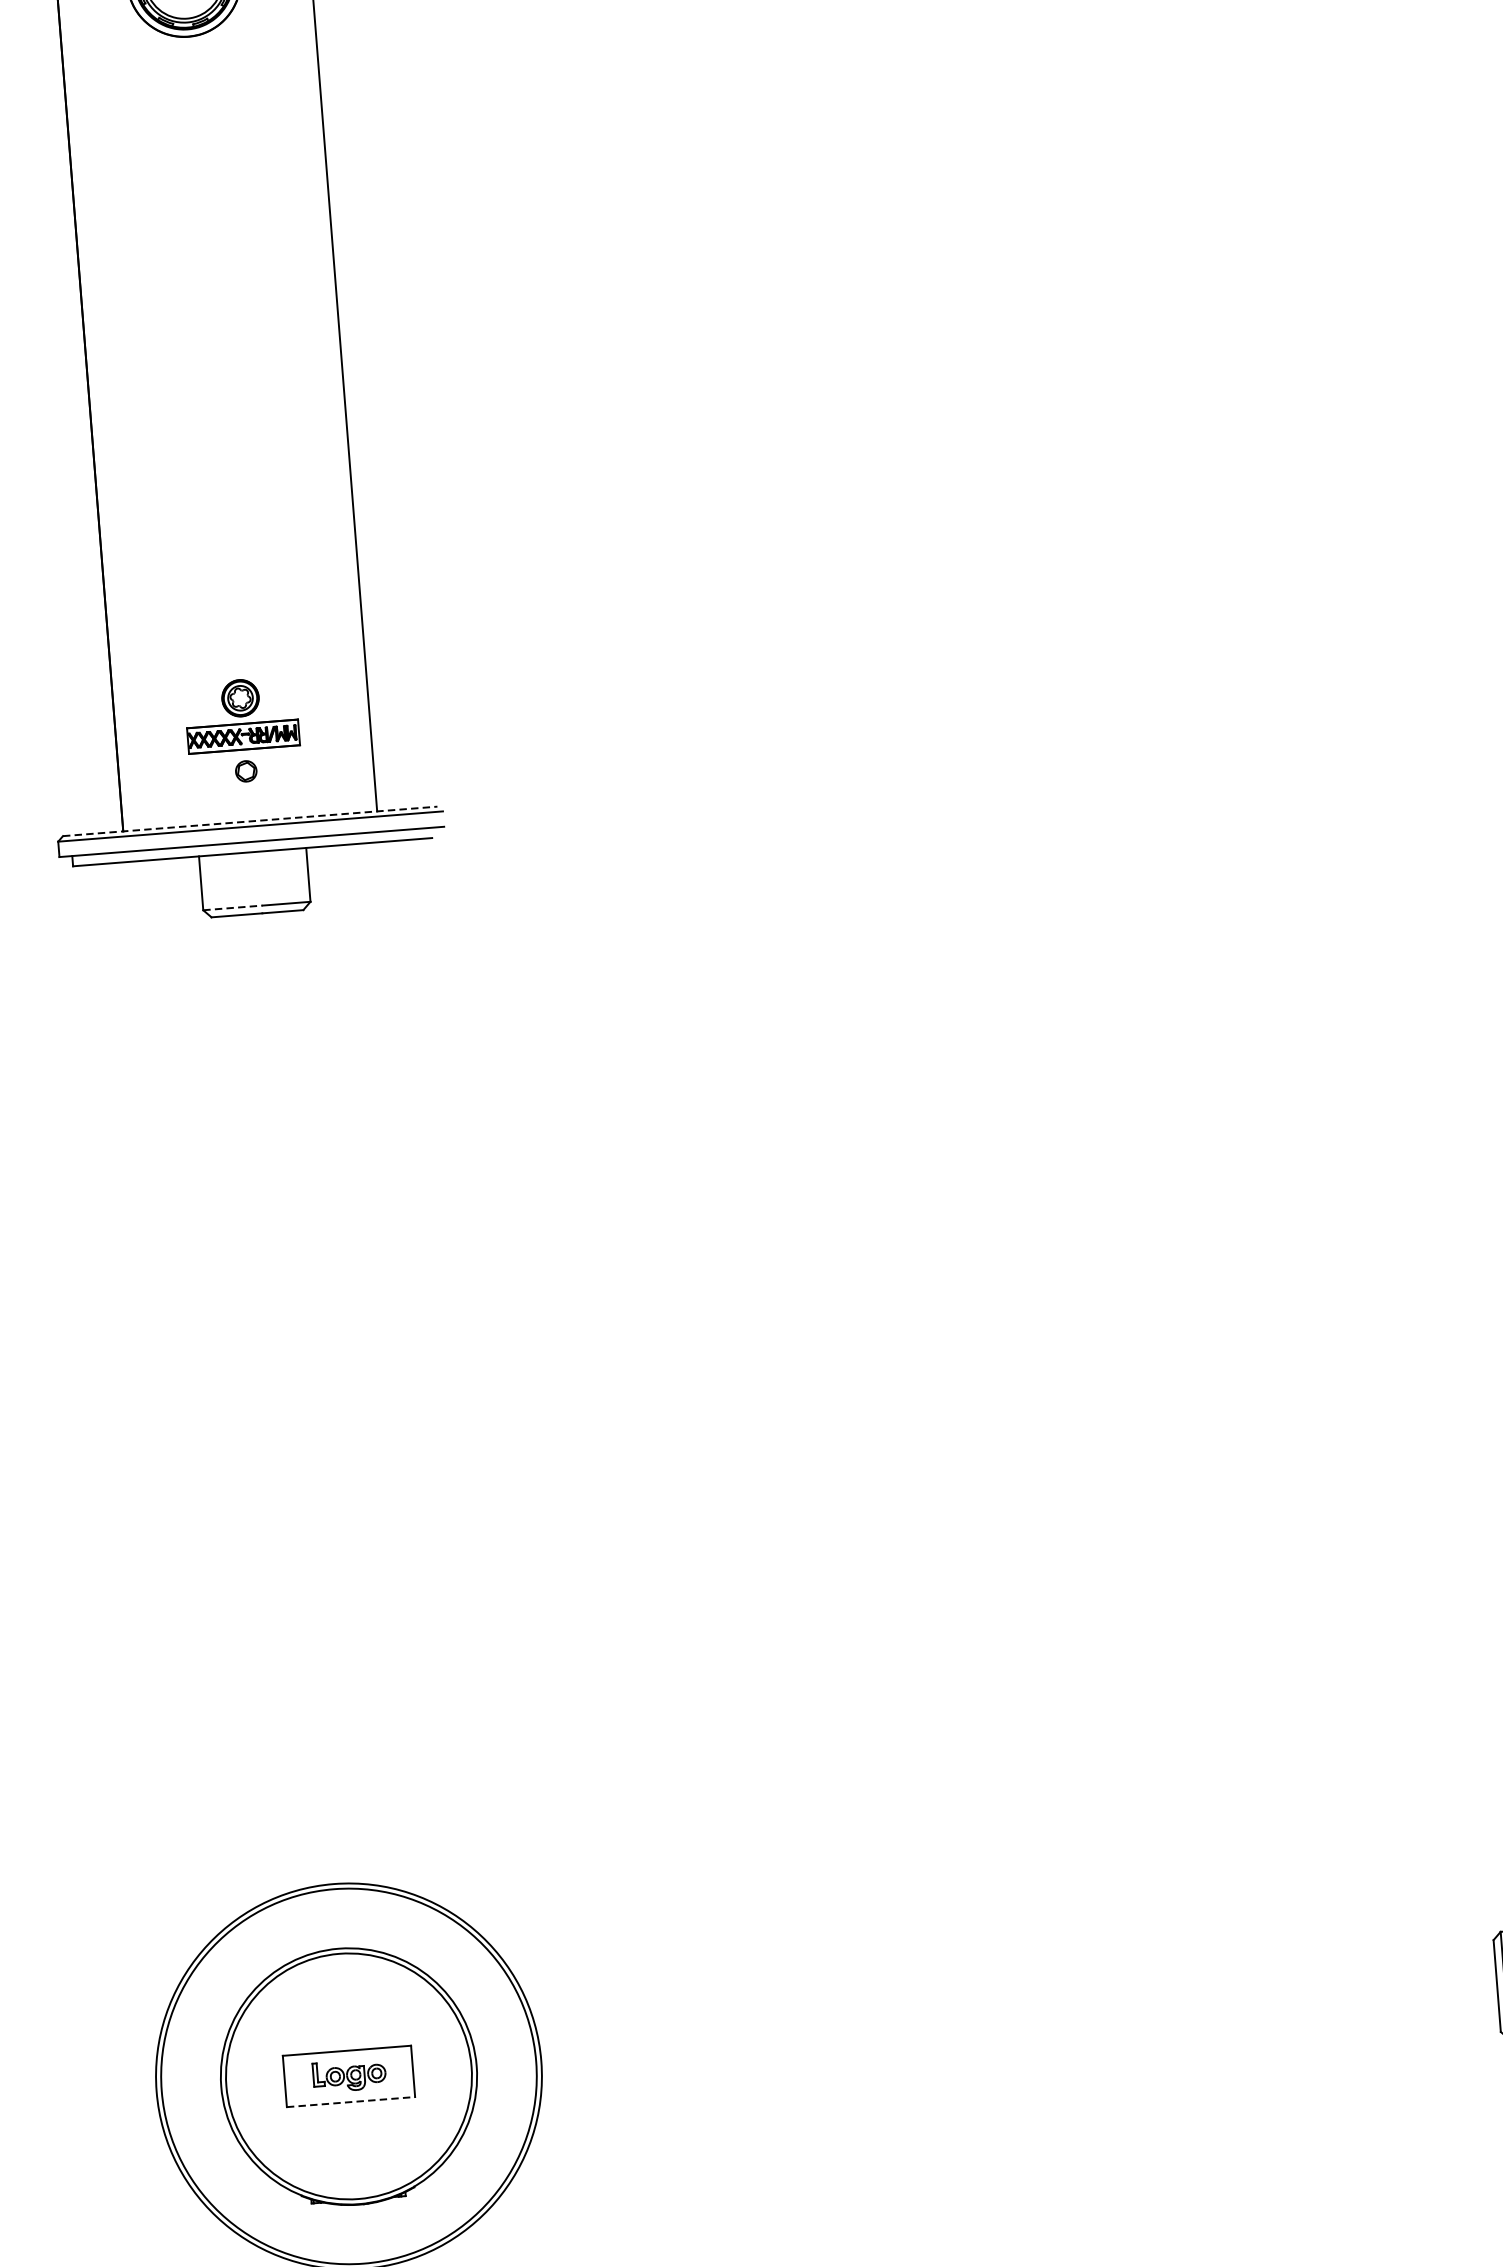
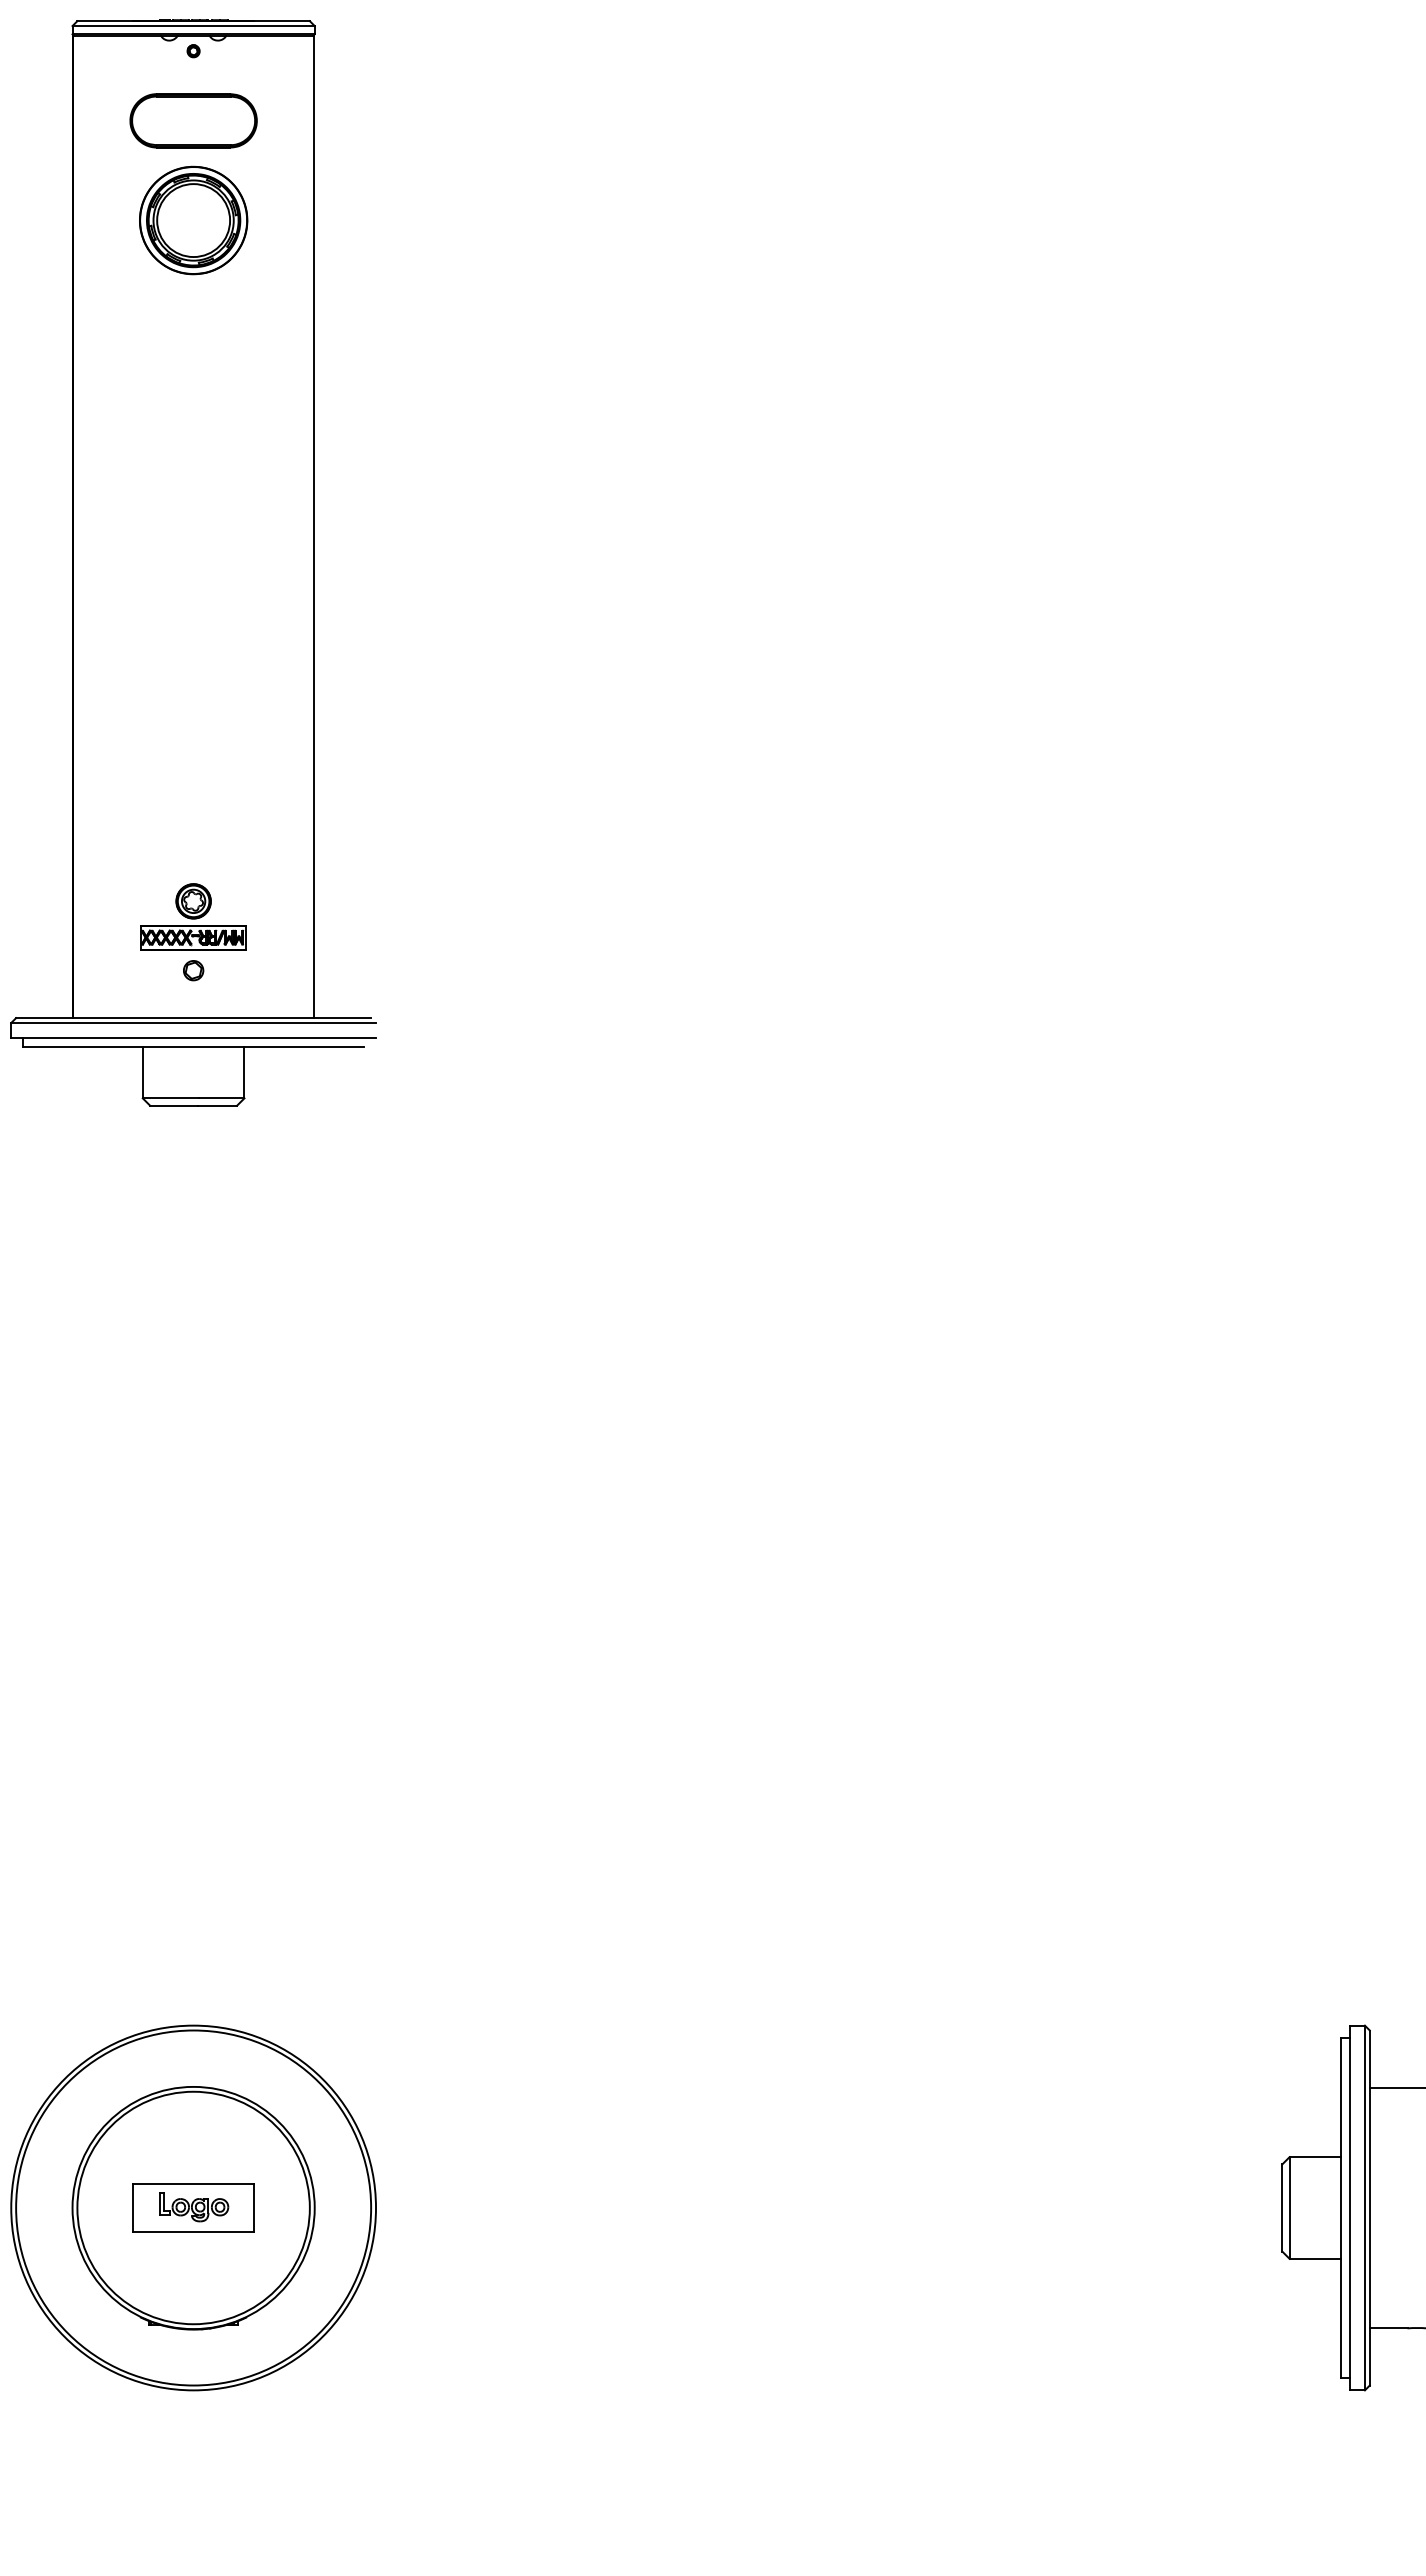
line: (250, 821) -> (193, 1018), dashed -> solid
line: (233, 908) -> (171, 1098), dashed -> solid
line: (350, 2102) -> (193, 2232), dashed -> solid

